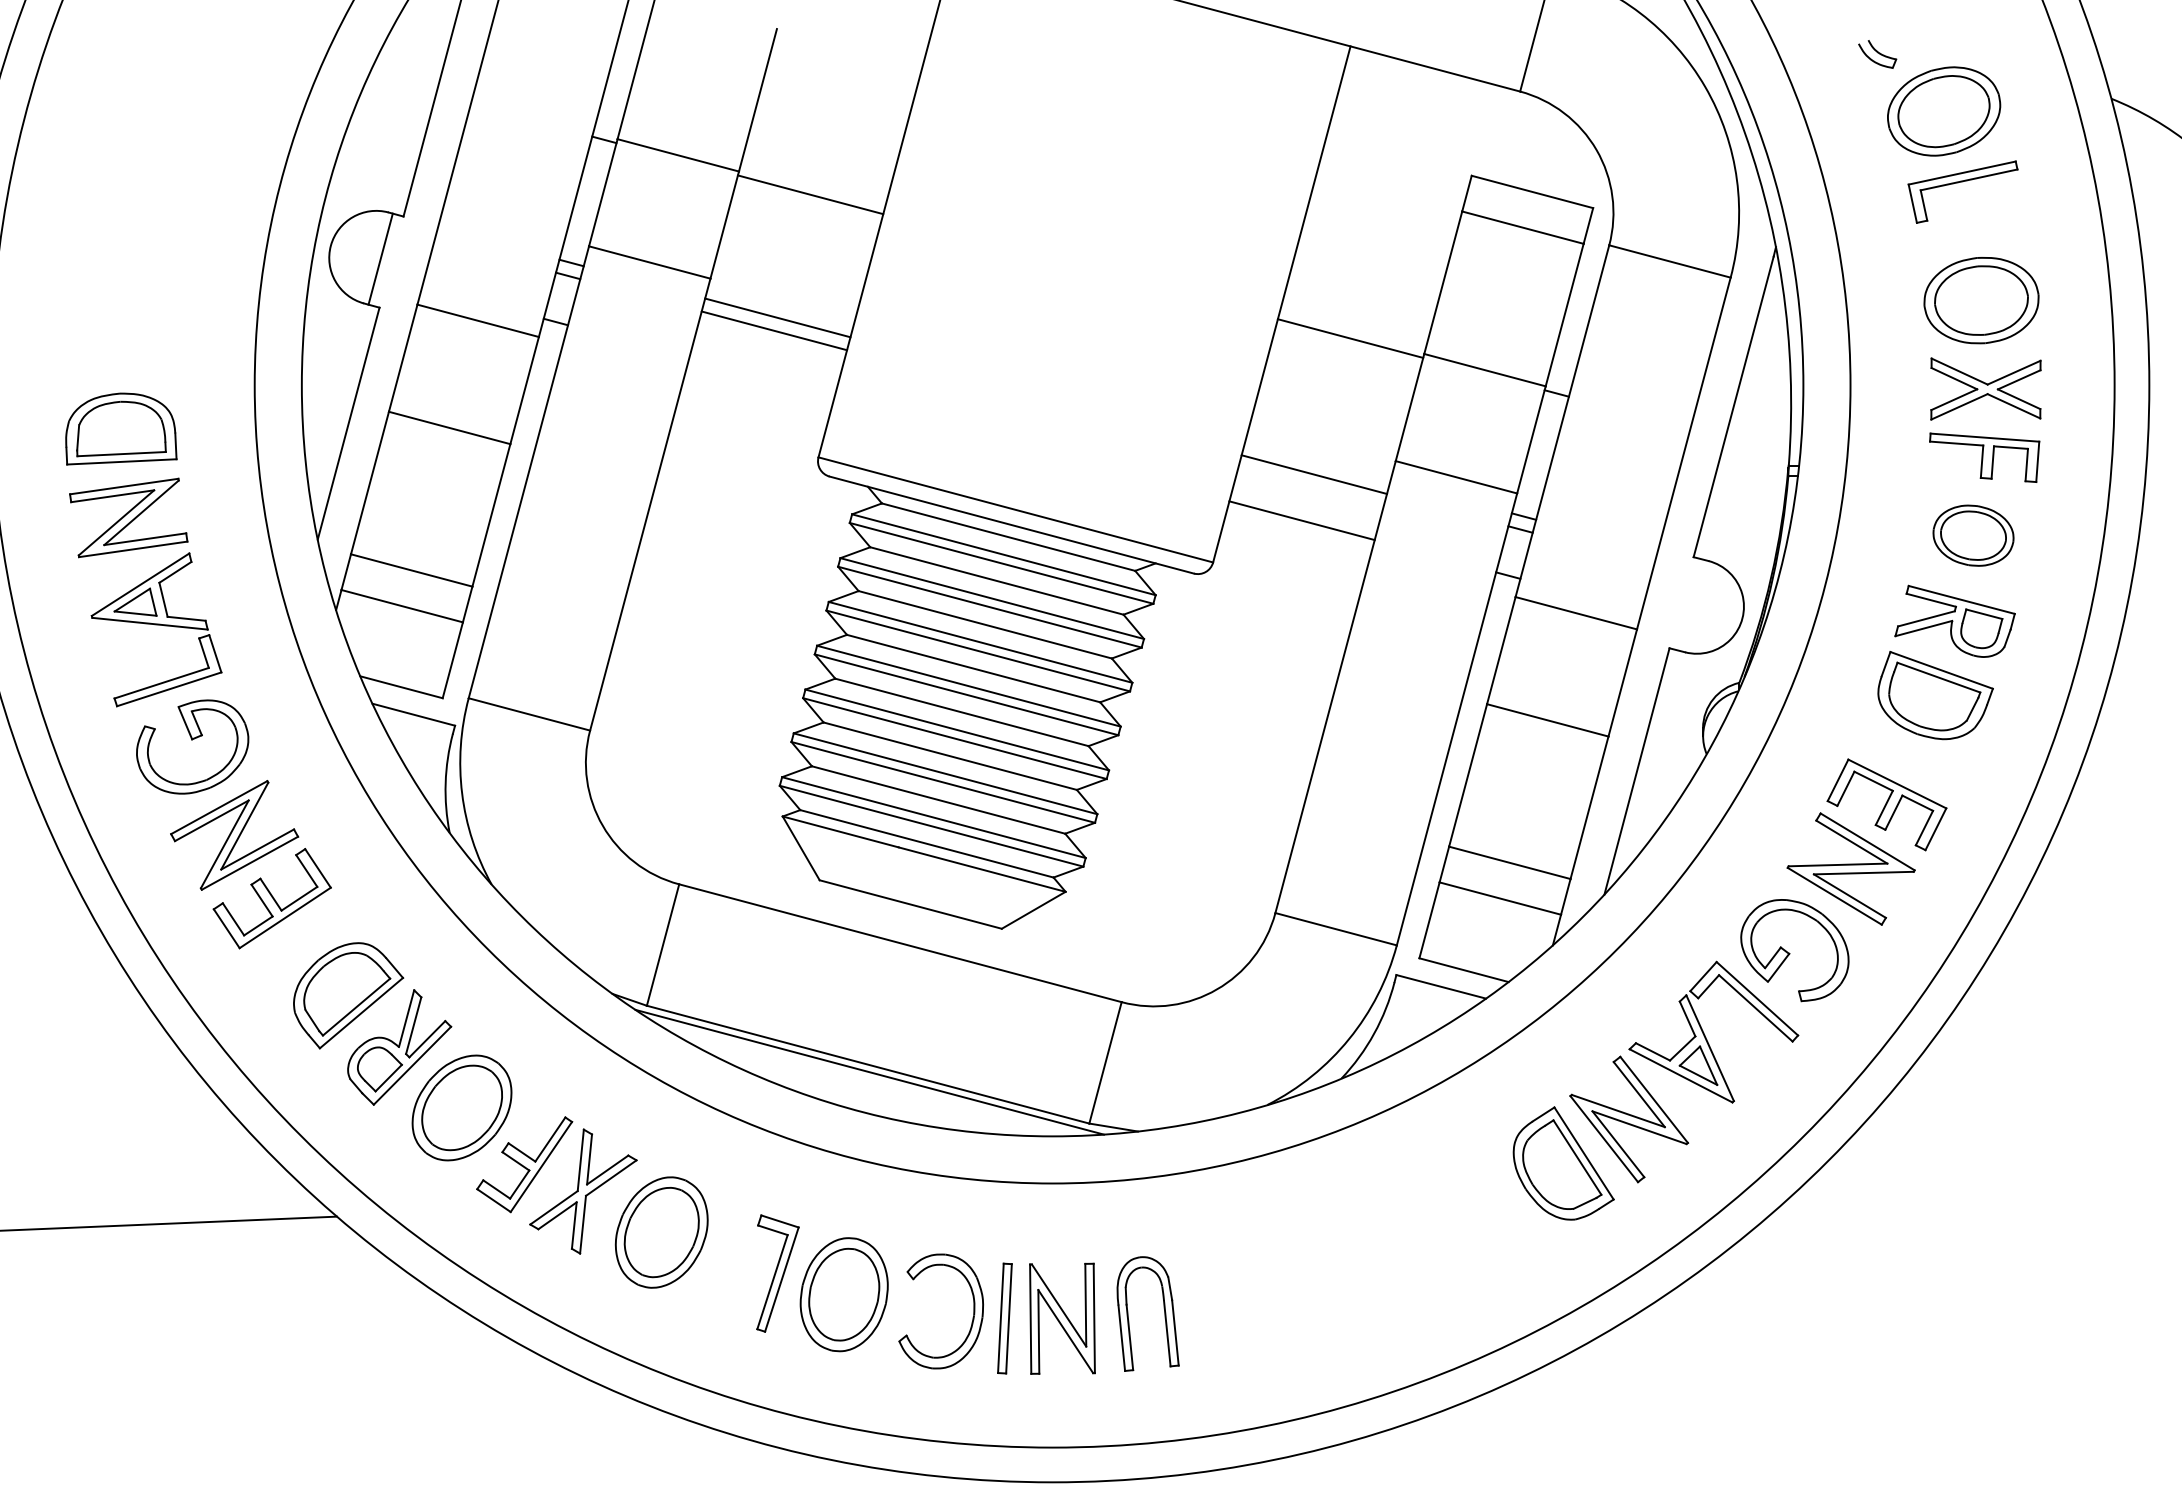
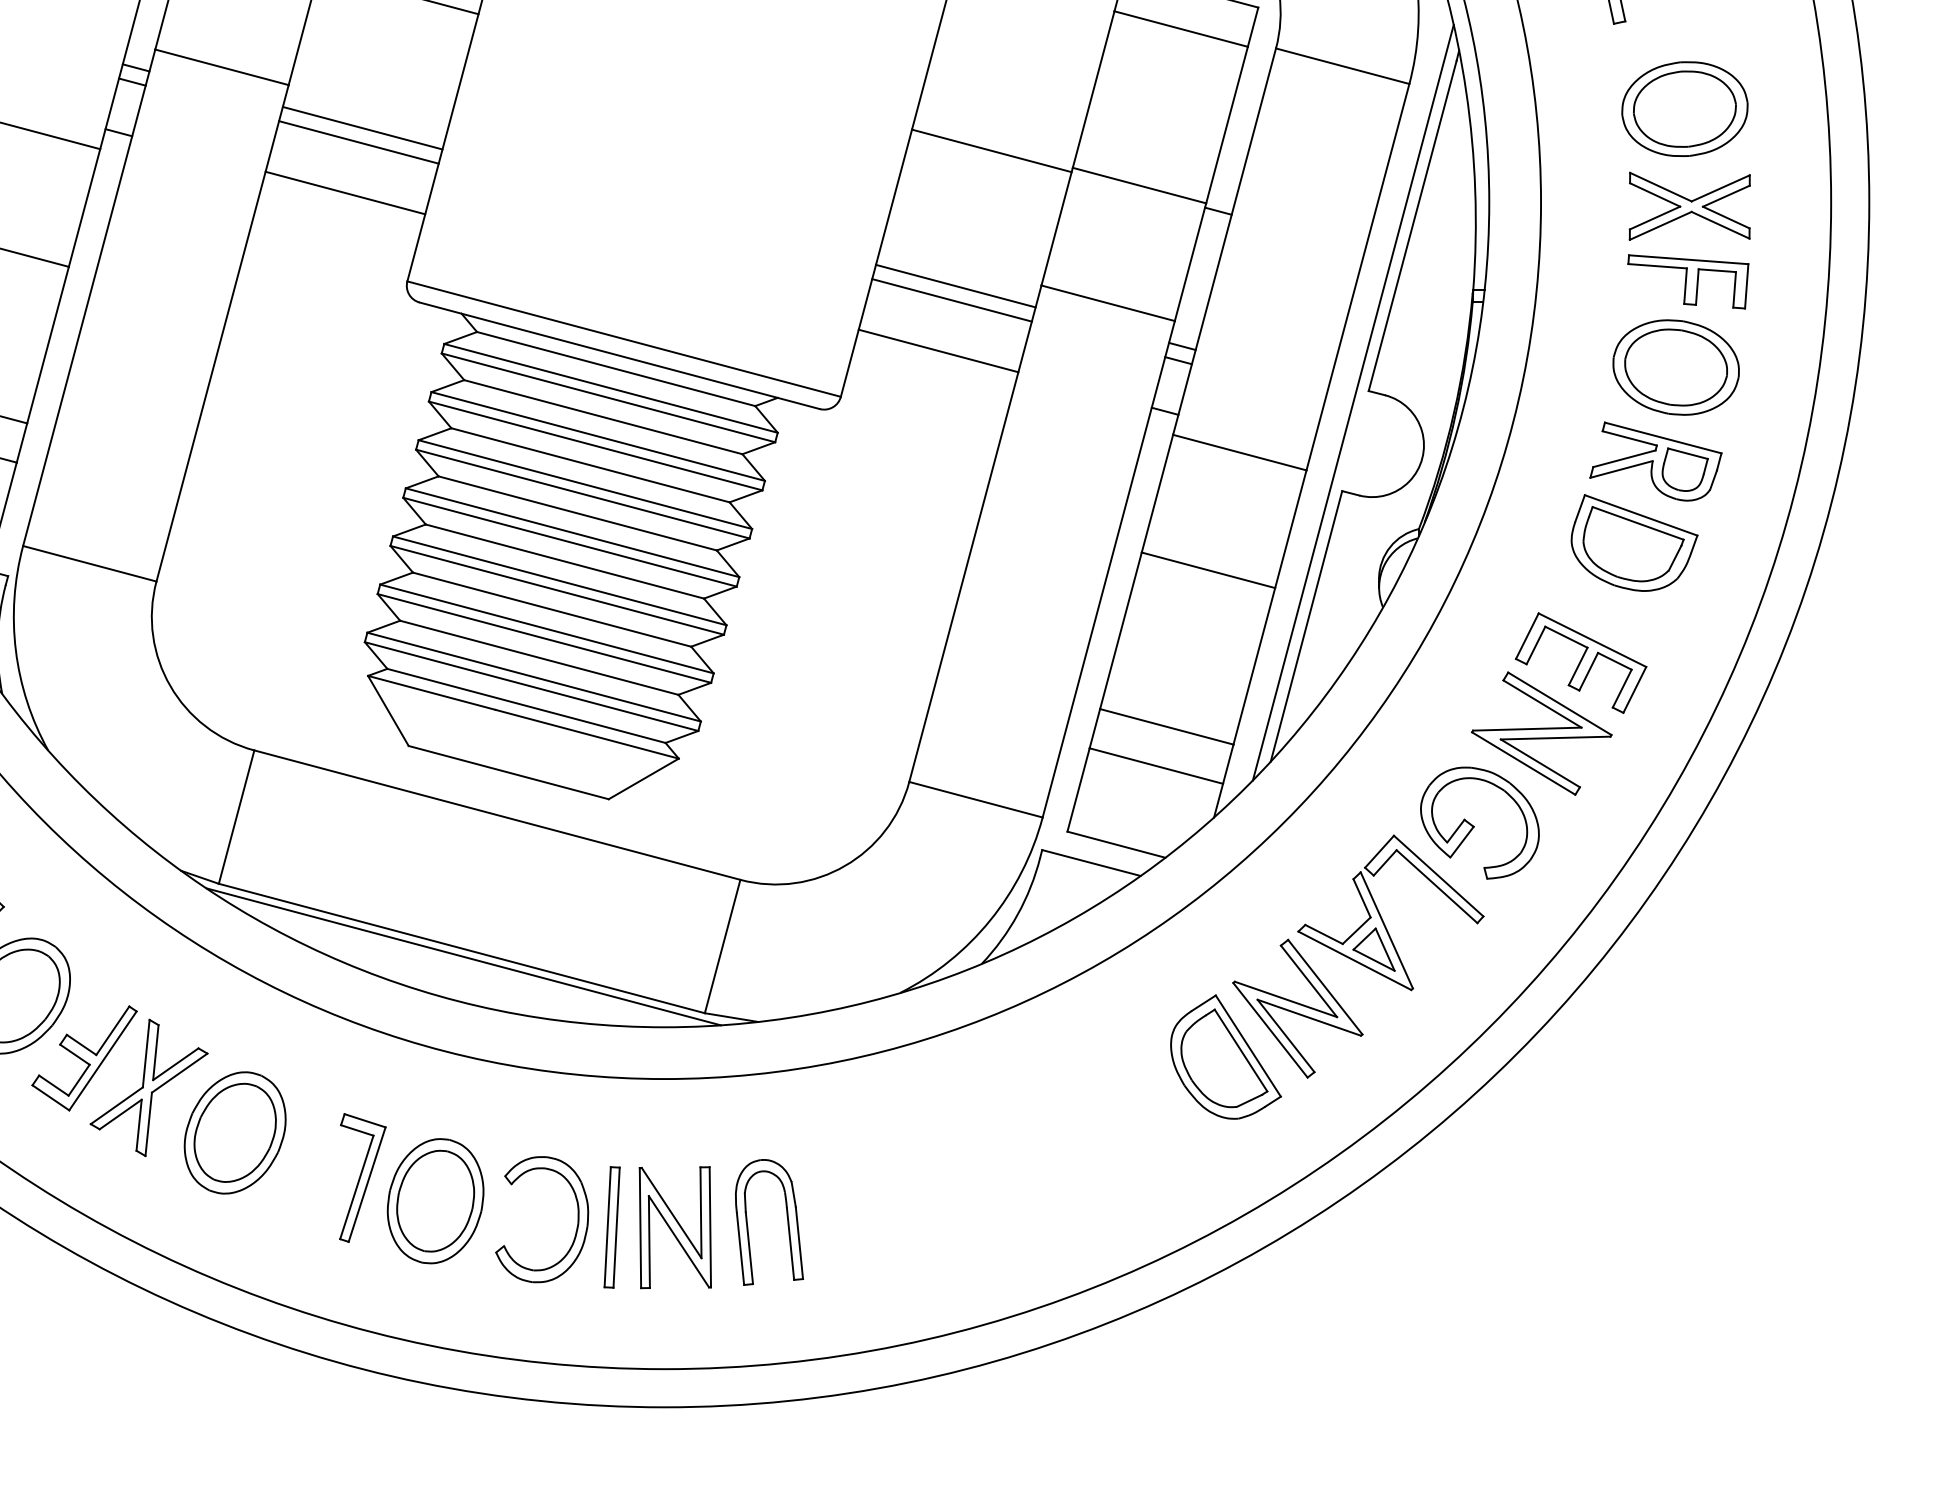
line: (761, 376) -> (344, 192), added
line: (1317, 461) -> (955, 285), added
part: (1973, 535) -> (1676, 367), size x1.43
line: (1679, 567) -> (1353, 402), added

